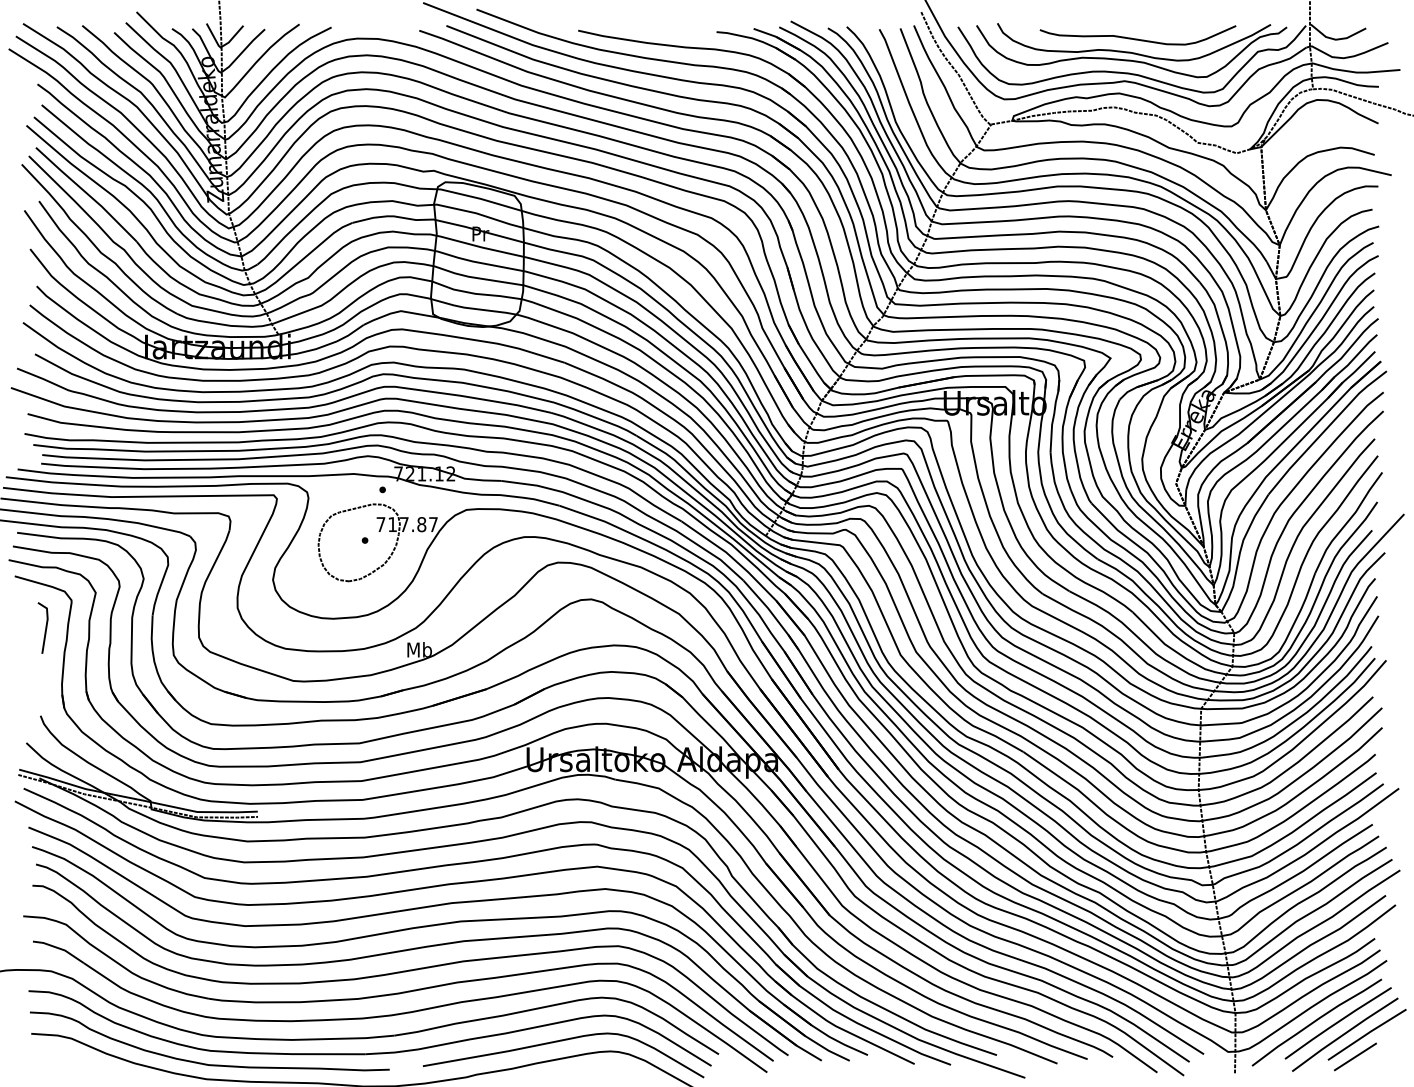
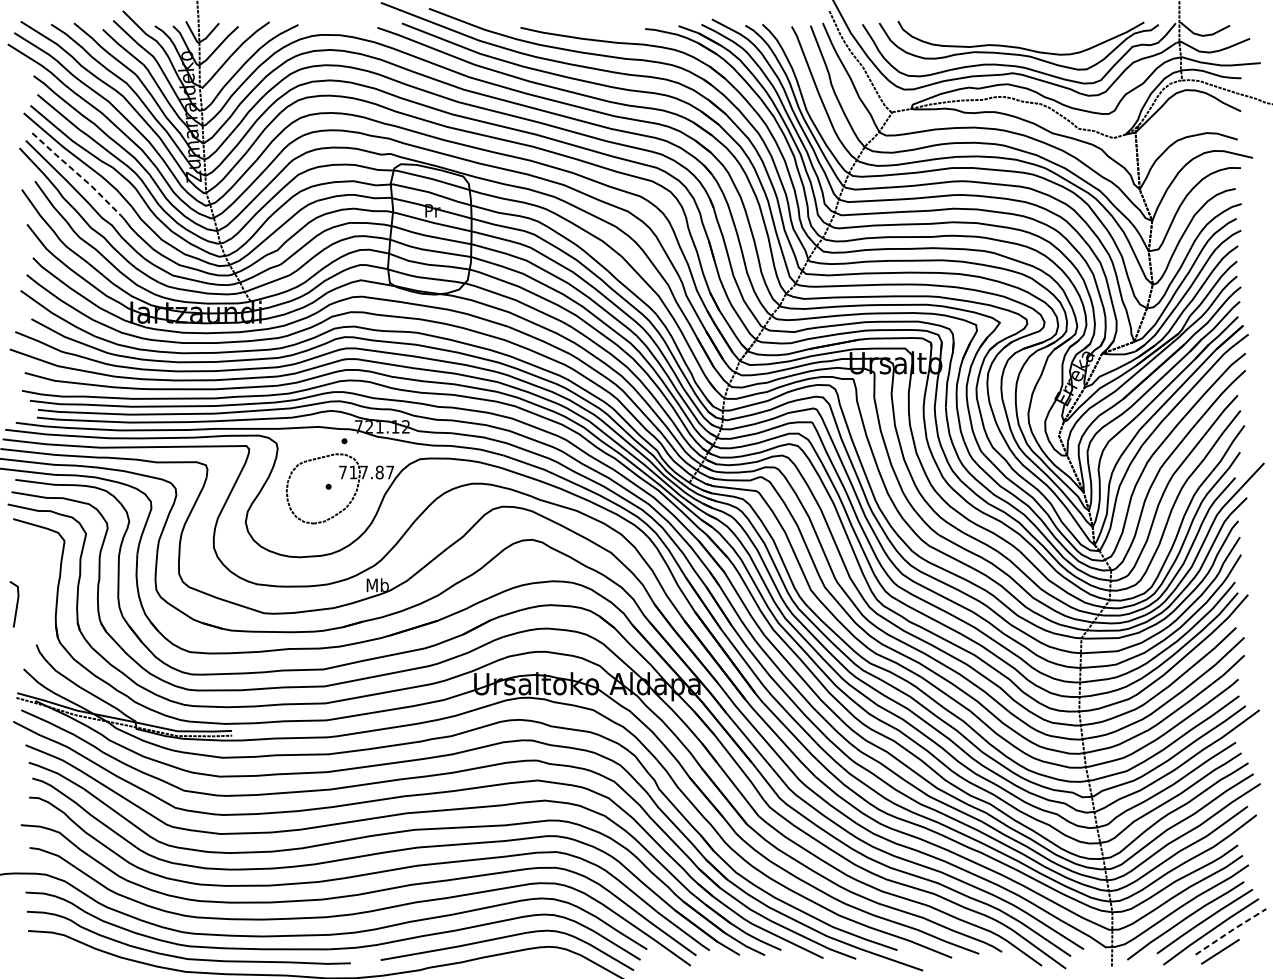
curve: (1137, 38) -> (1024, 34), removed
line: (87, 194) -> (78, 175), solid -> dashed
line: (45, 627) -> (16, 603), moved
line: (1367, 1033) -> (1231, 930), solid -> dashed

